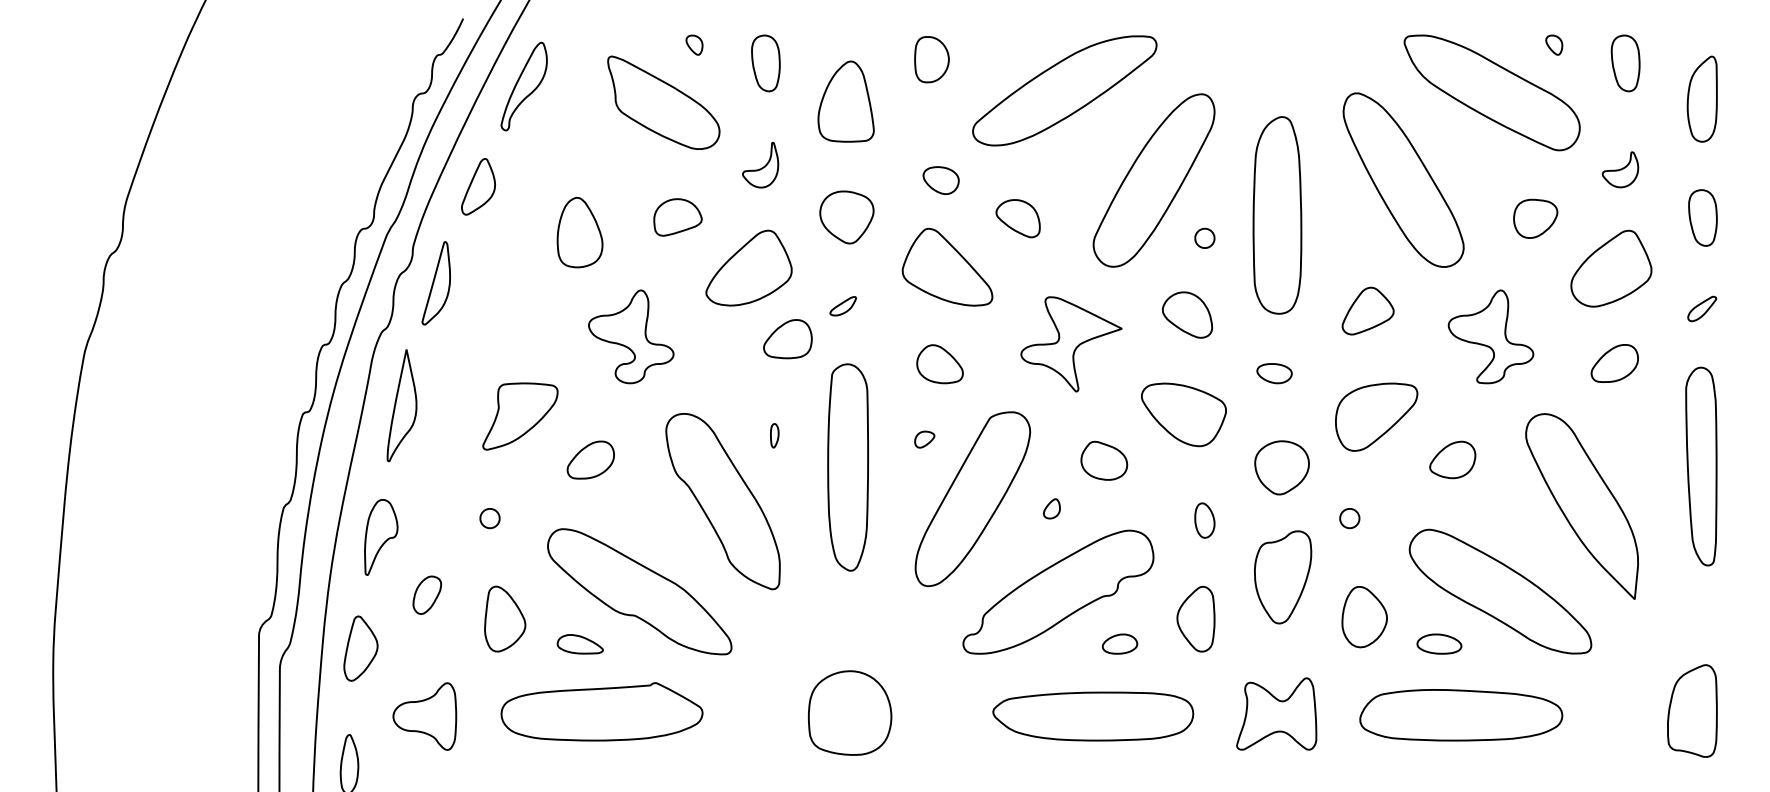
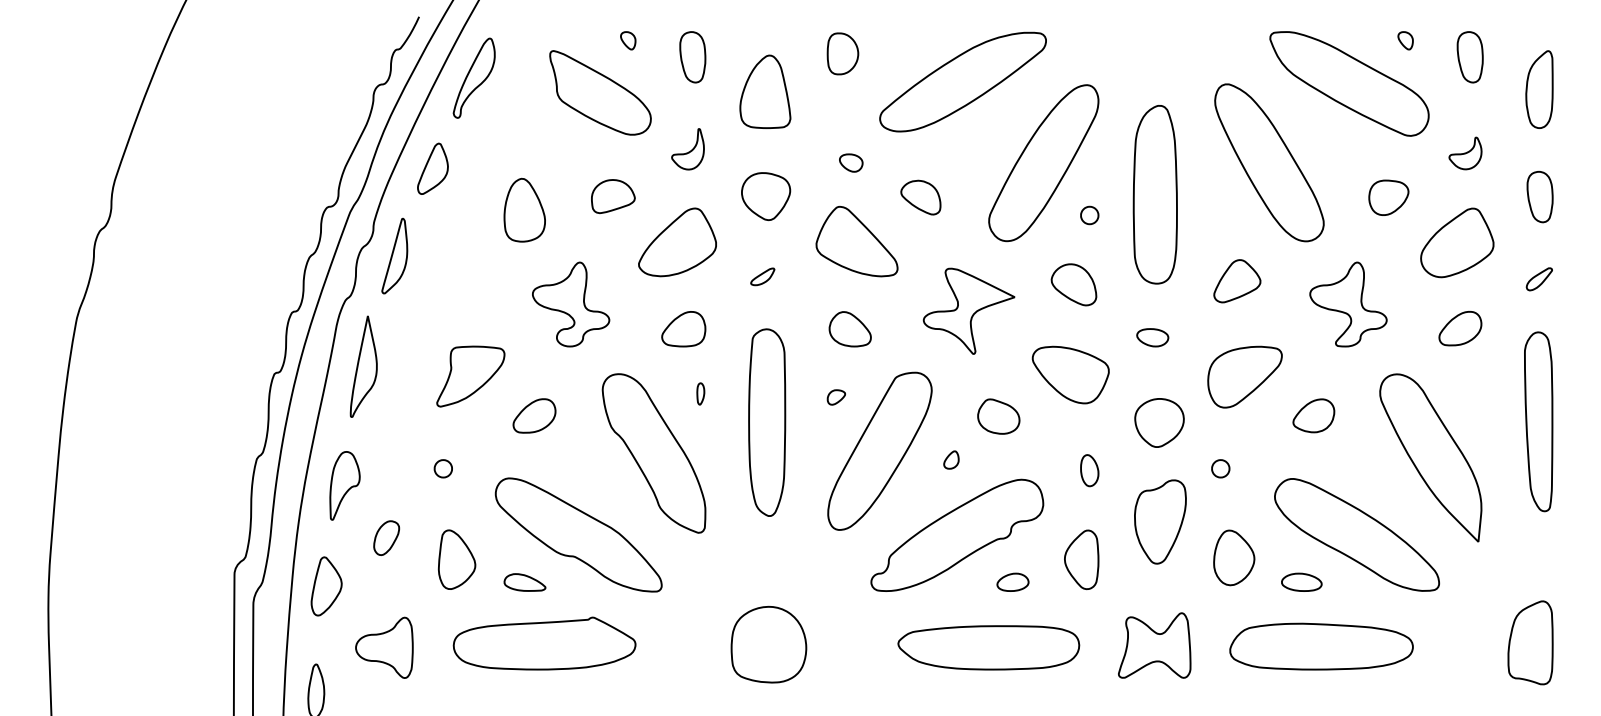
part: (940, 179) -> (850, 162), size x0.71
part: (787, 339) -> (683, 329), moved

